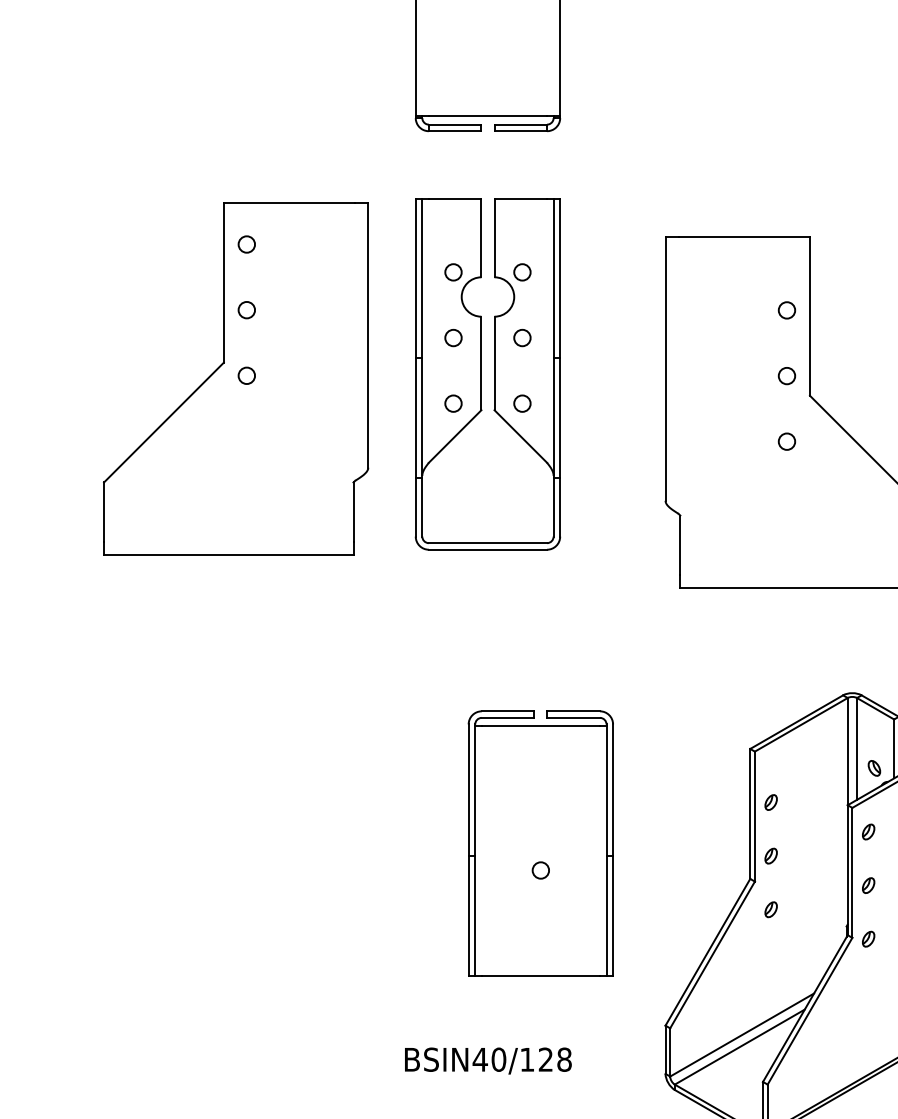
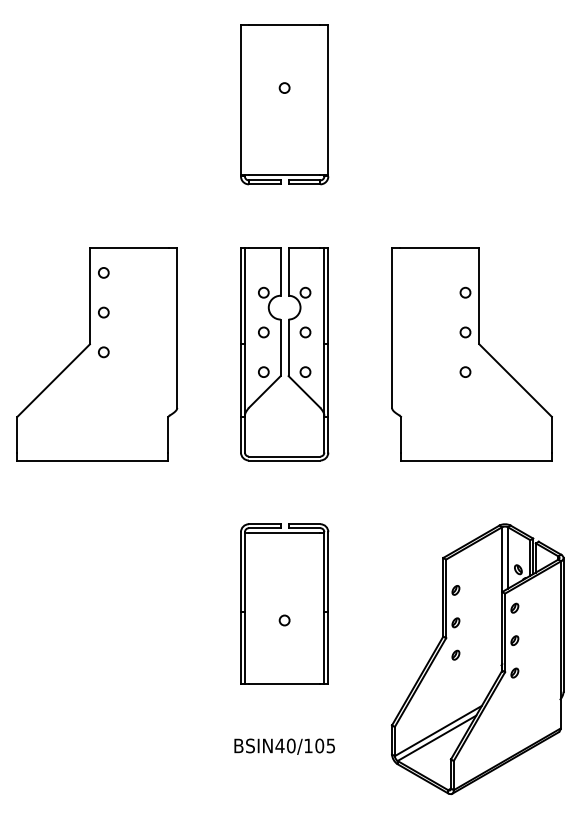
part: (487, 374) -> (284, 354), moved
part: (236, 379) -> (97, 354), moved
part: (540, 842) -> (284, 603), moved
text: (555, 1058) -> (325, 745), BSIN40/128 -> BSIN40/105

